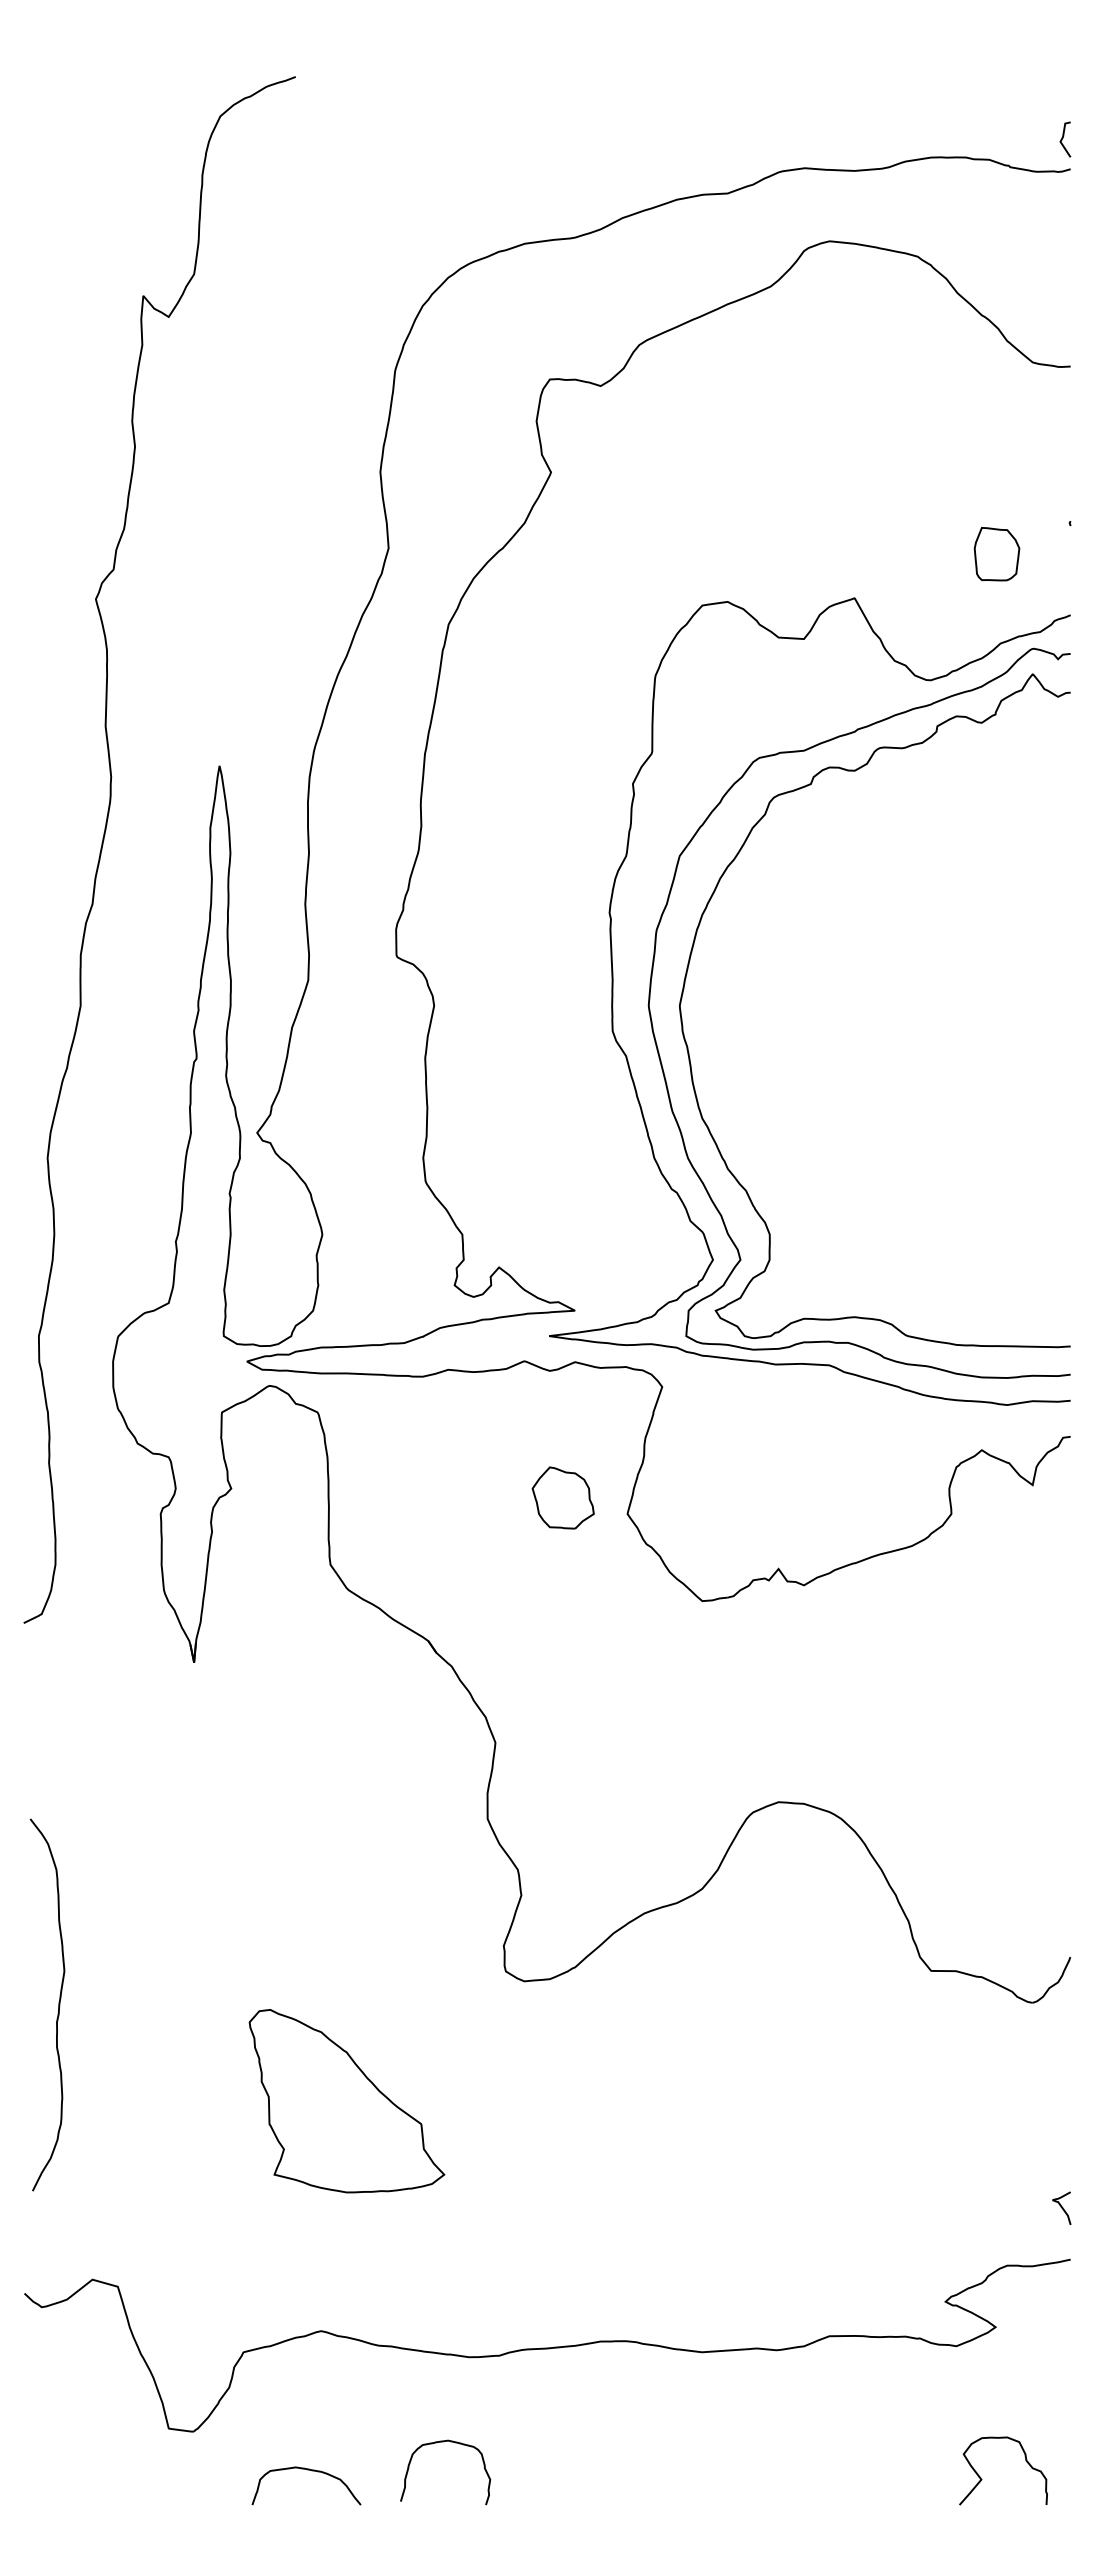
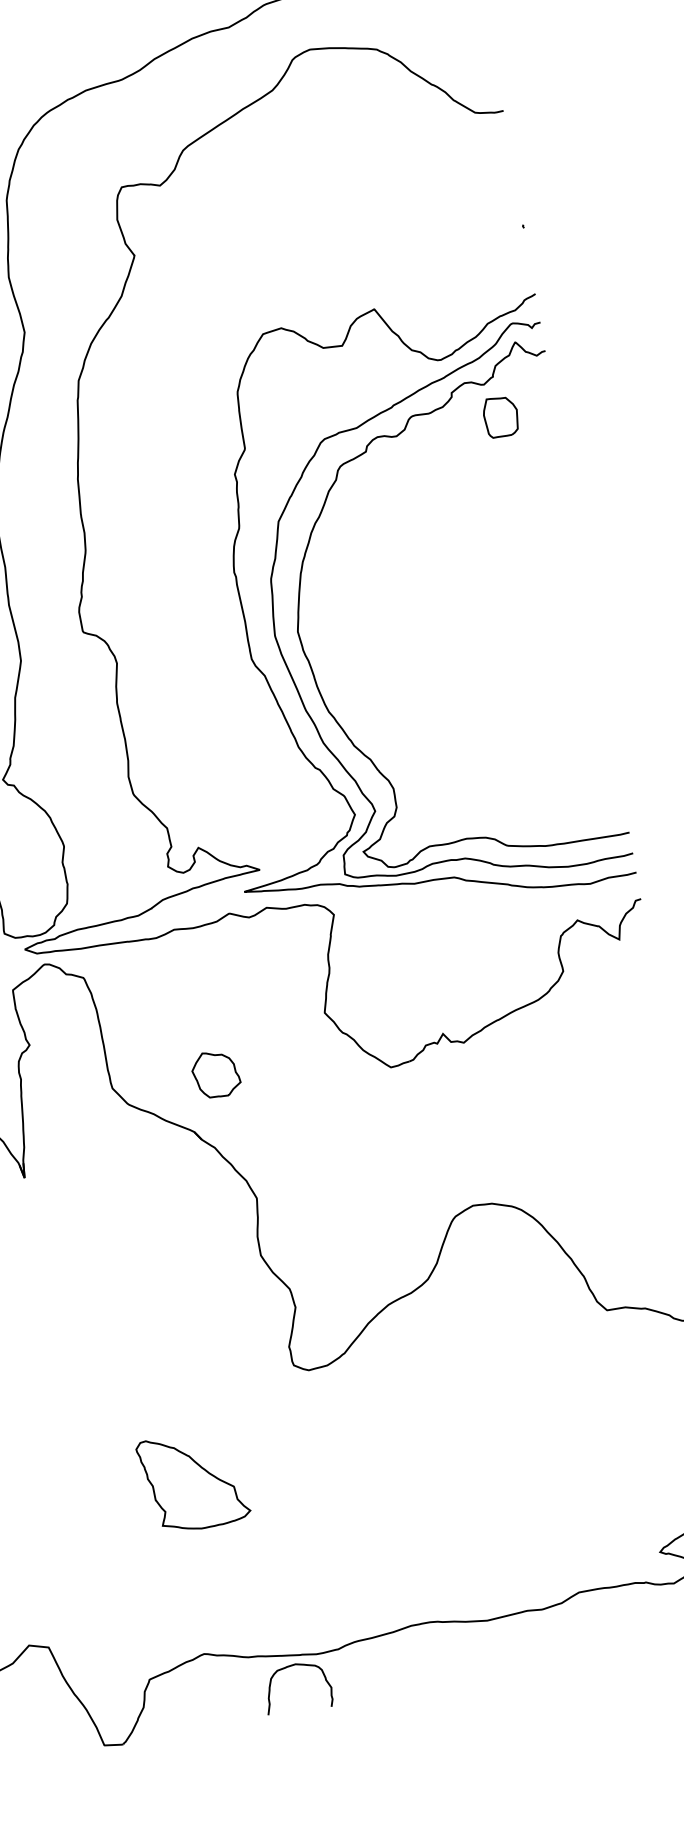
part: (996, 554) -> (500, 417), moved
part: (562, 1497) -> (215, 1074), moved
part: (346, 2101) -> (193, 1481), size x0.7
curve: (444, 2442) -> (292, 1666), moved
curve: (311, 2471) -> (215, 1758), removed

